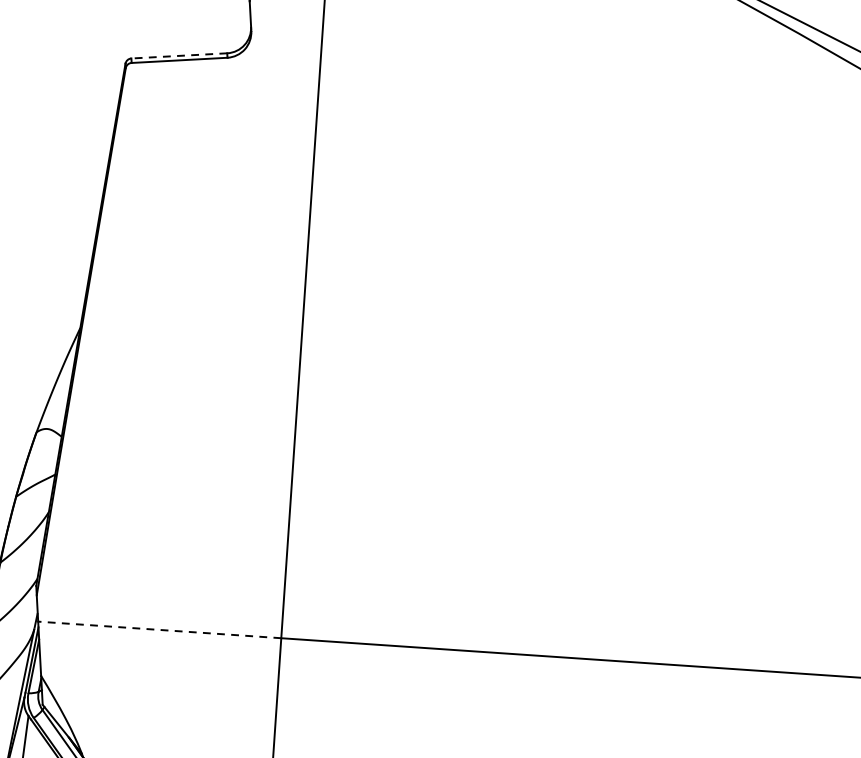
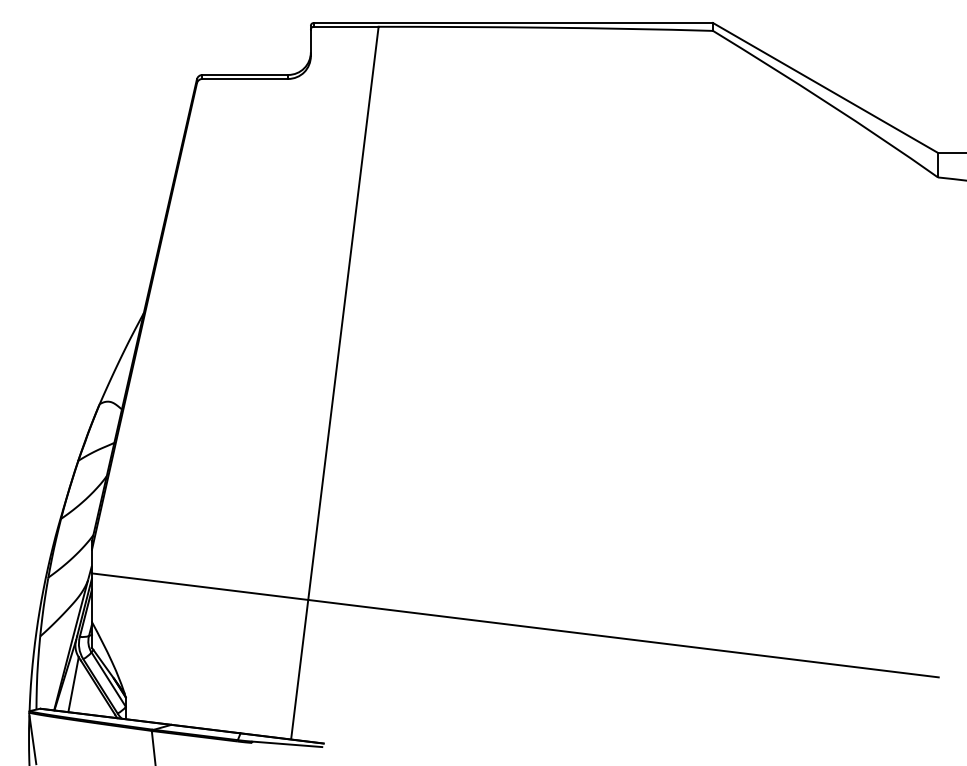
line: (179, 55) -> (245, 74), dashed -> solid
line: (160, 629) -> (200, 586), dashed -> solid

